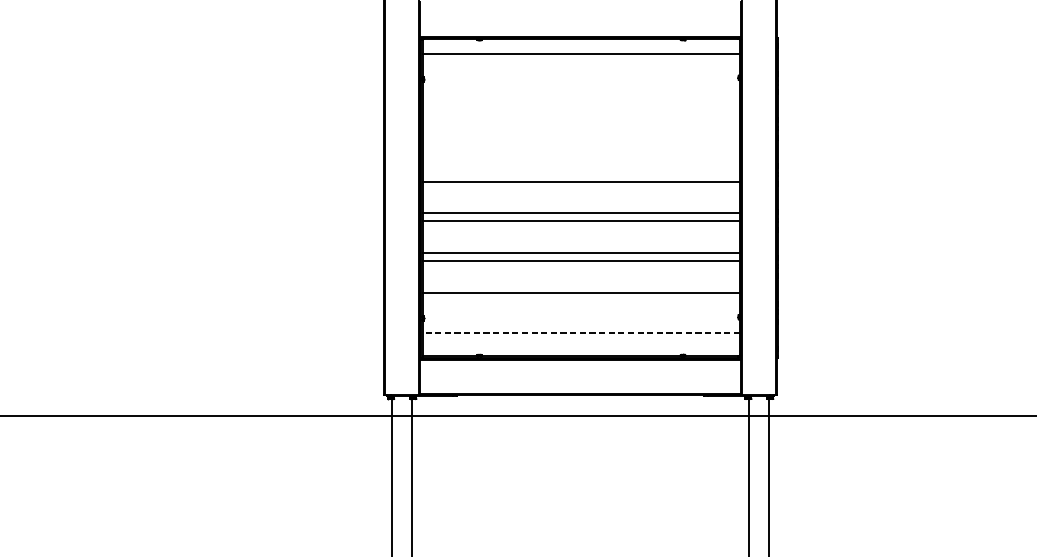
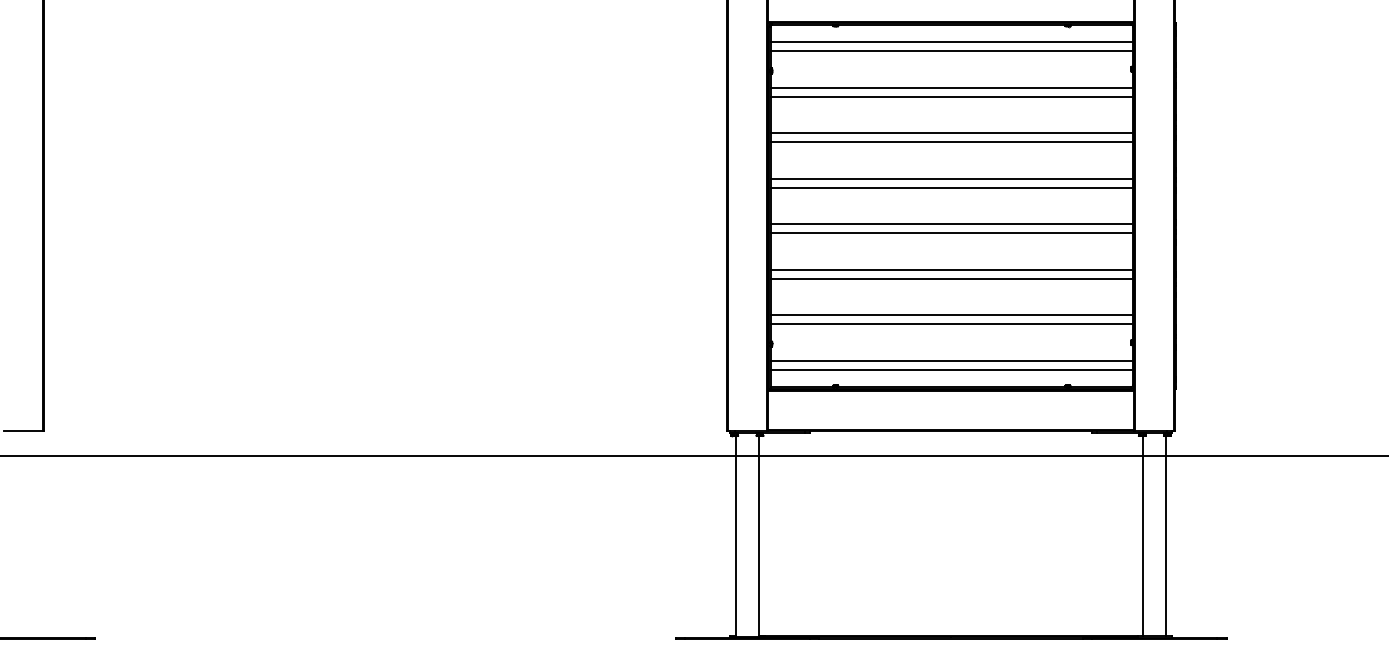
line: (581, 62) -> (951, 51), added
line: (581, 93) -> (951, 87), added
line: (581, 101) -> (951, 96), added
line: (581, 134) -> (951, 133), added
line: (581, 141) -> (951, 142), added
line: (581, 173) -> (951, 178), added
line: (581, 301) -> (951, 324), added
line: (581, 332) -> (951, 360), dashed -> solid
line: (581, 340) -> (951, 369), added

